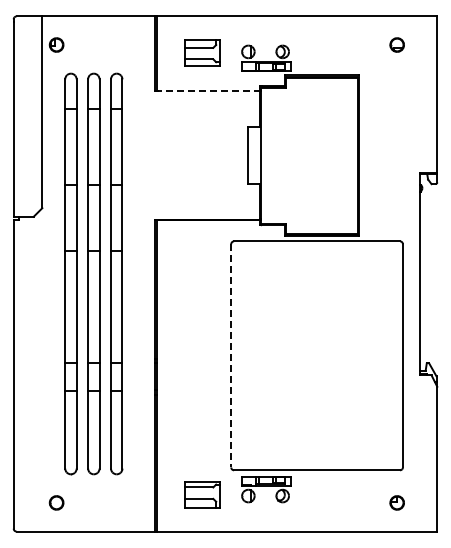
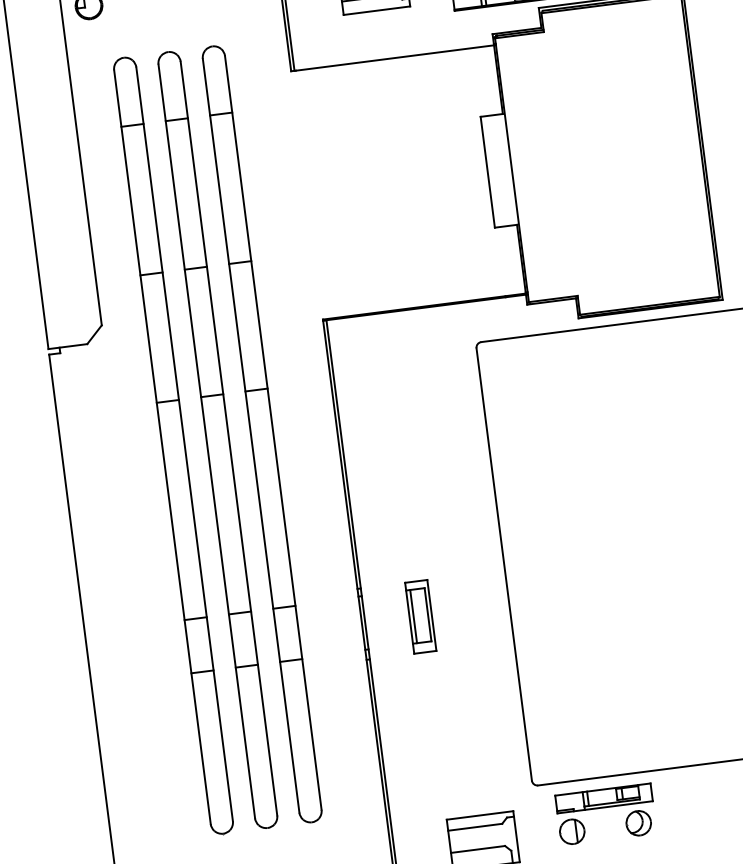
line: (209, 91) -> (396, 57), dashed -> solid
line: (231, 355) -> (504, 563), dashed -> solid
part: (185, 376) -> (420, 615), added

